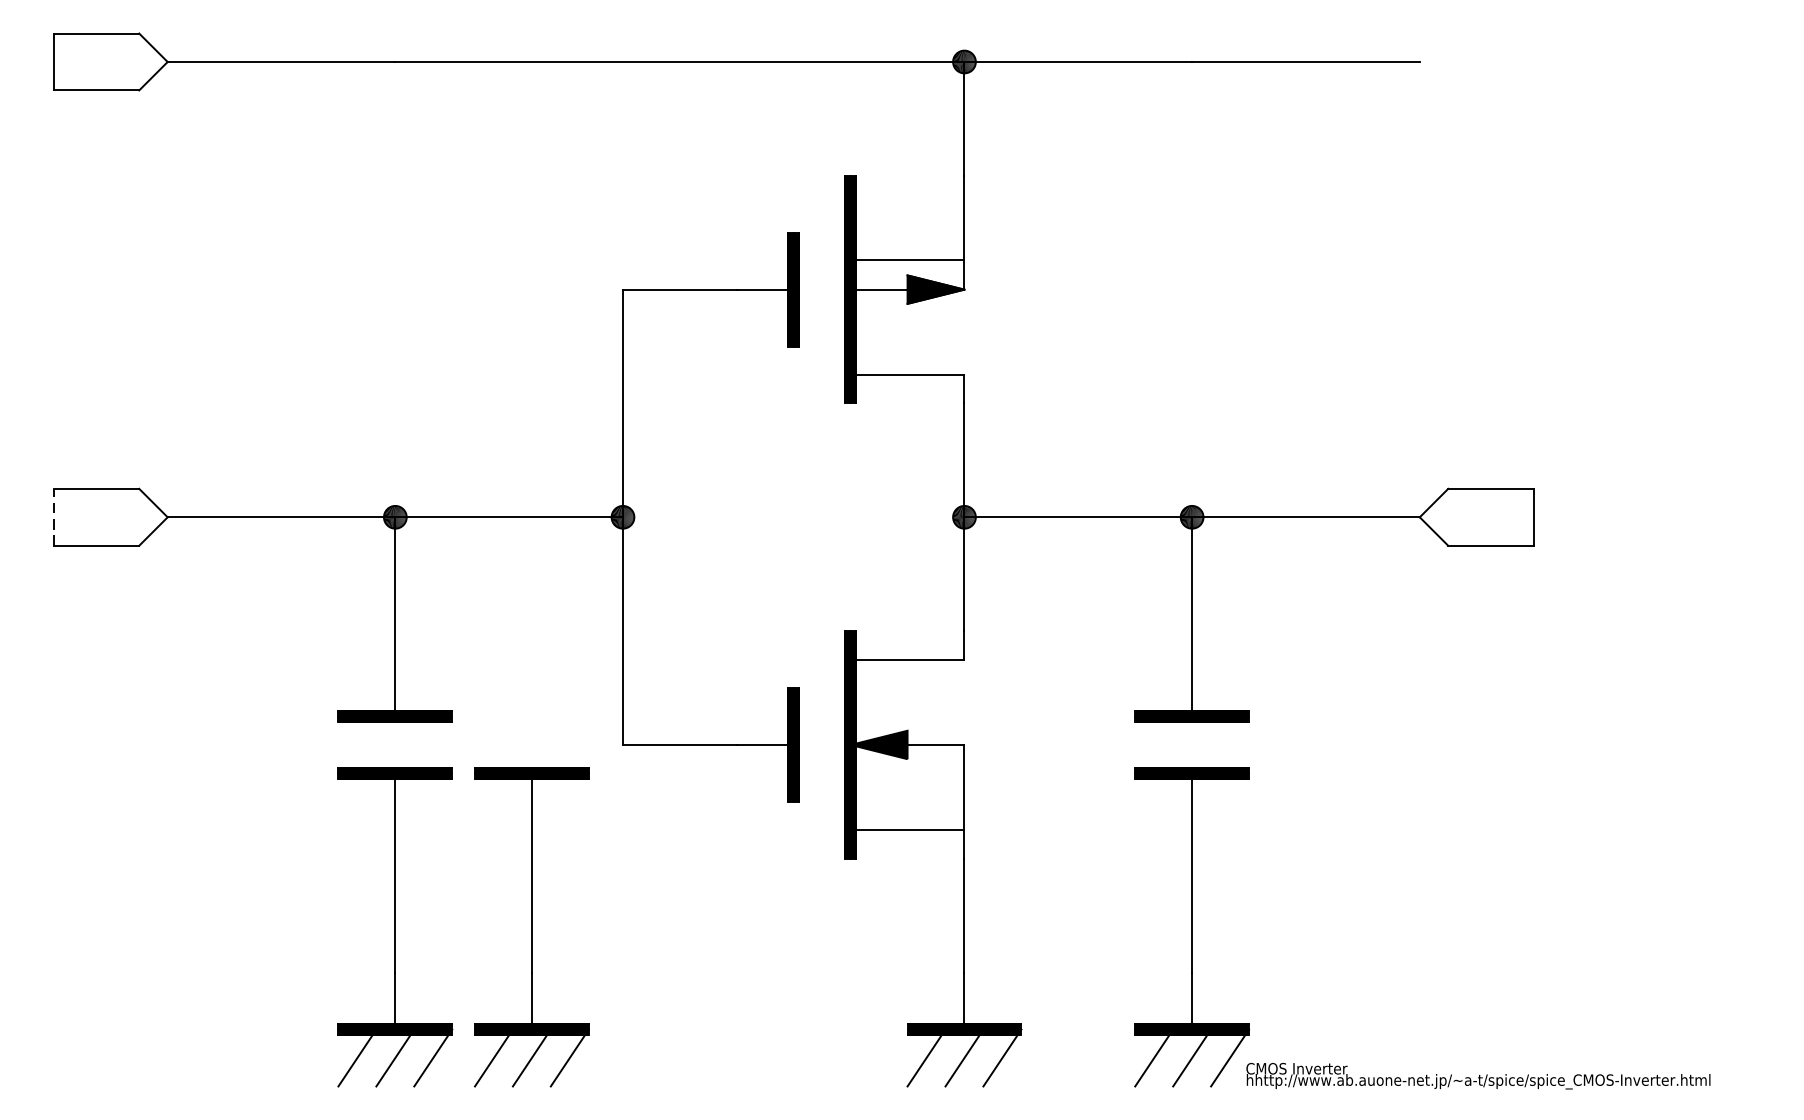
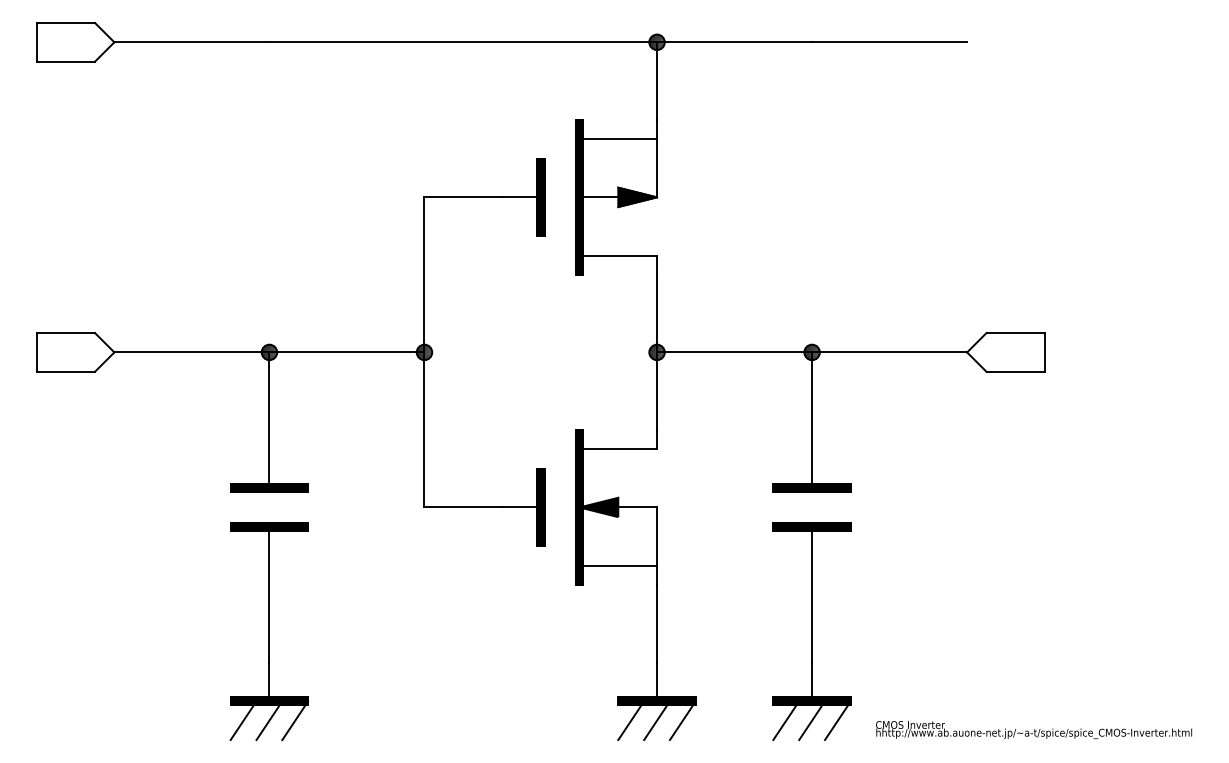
line: (907, 260) -> (618, 139), moved
line: (53, 515) -> (36, 351), dashed -> solid
part: (531, 927) -> (362, 631), removed
text: (1479, 1076) -> (1034, 730), moved

